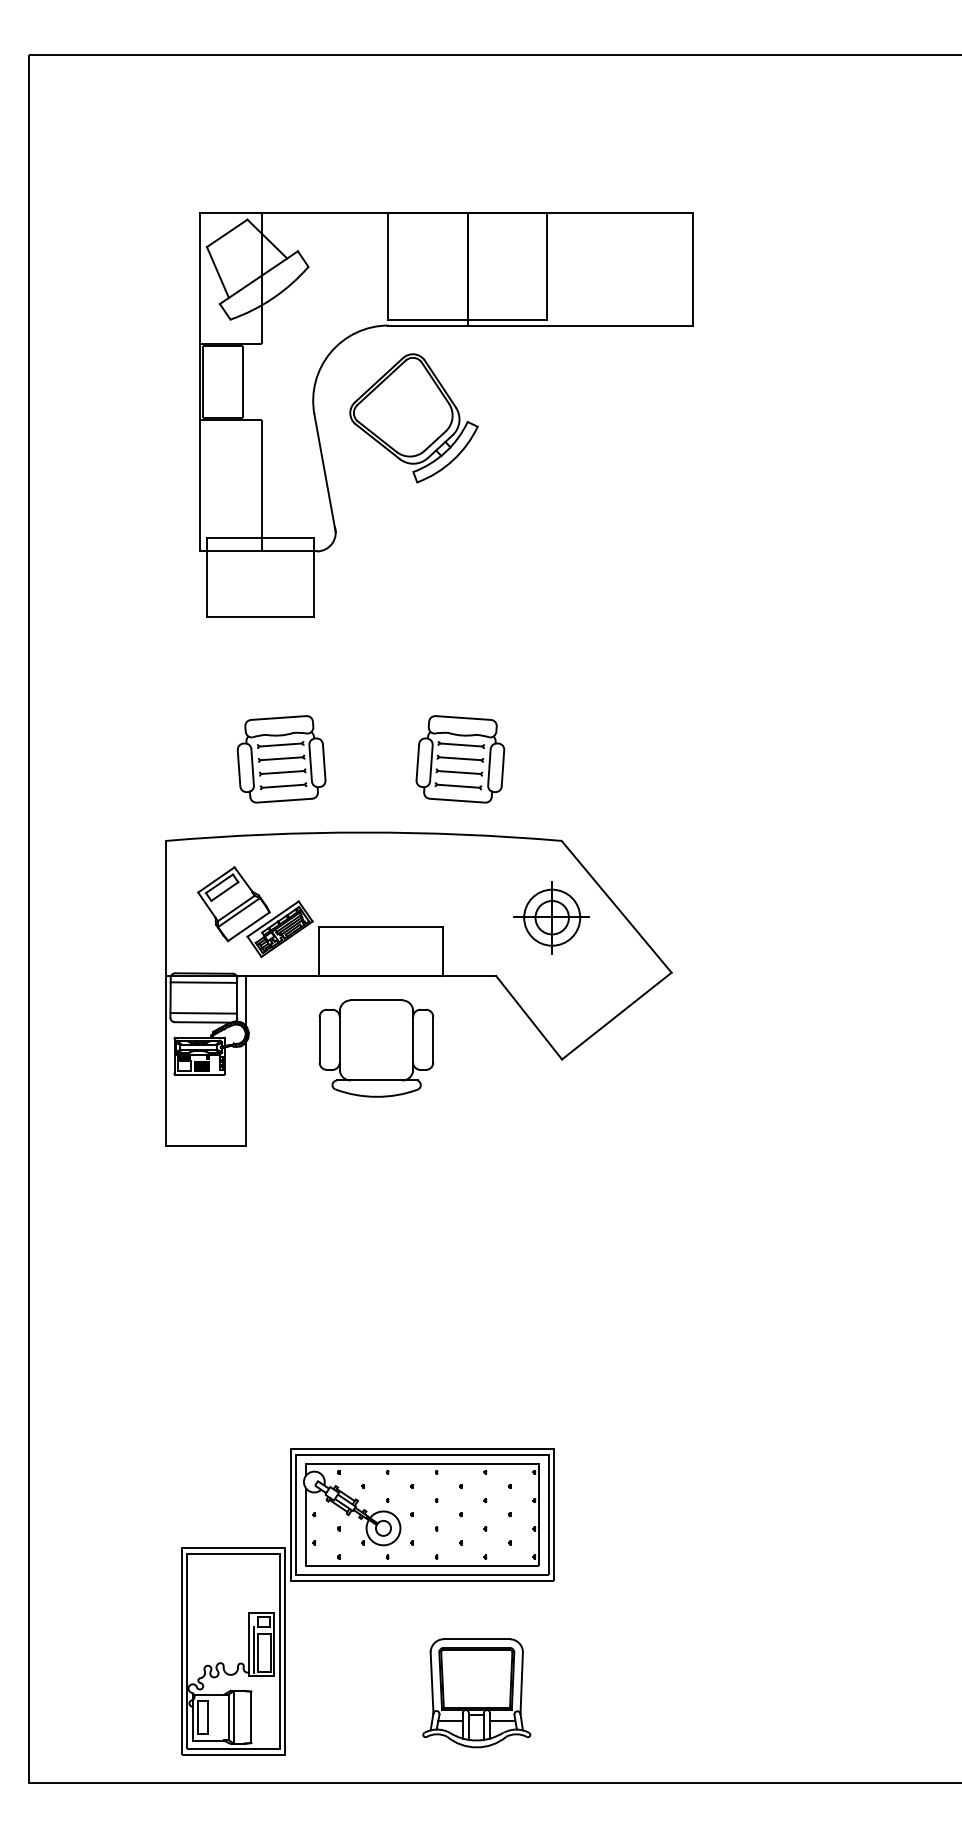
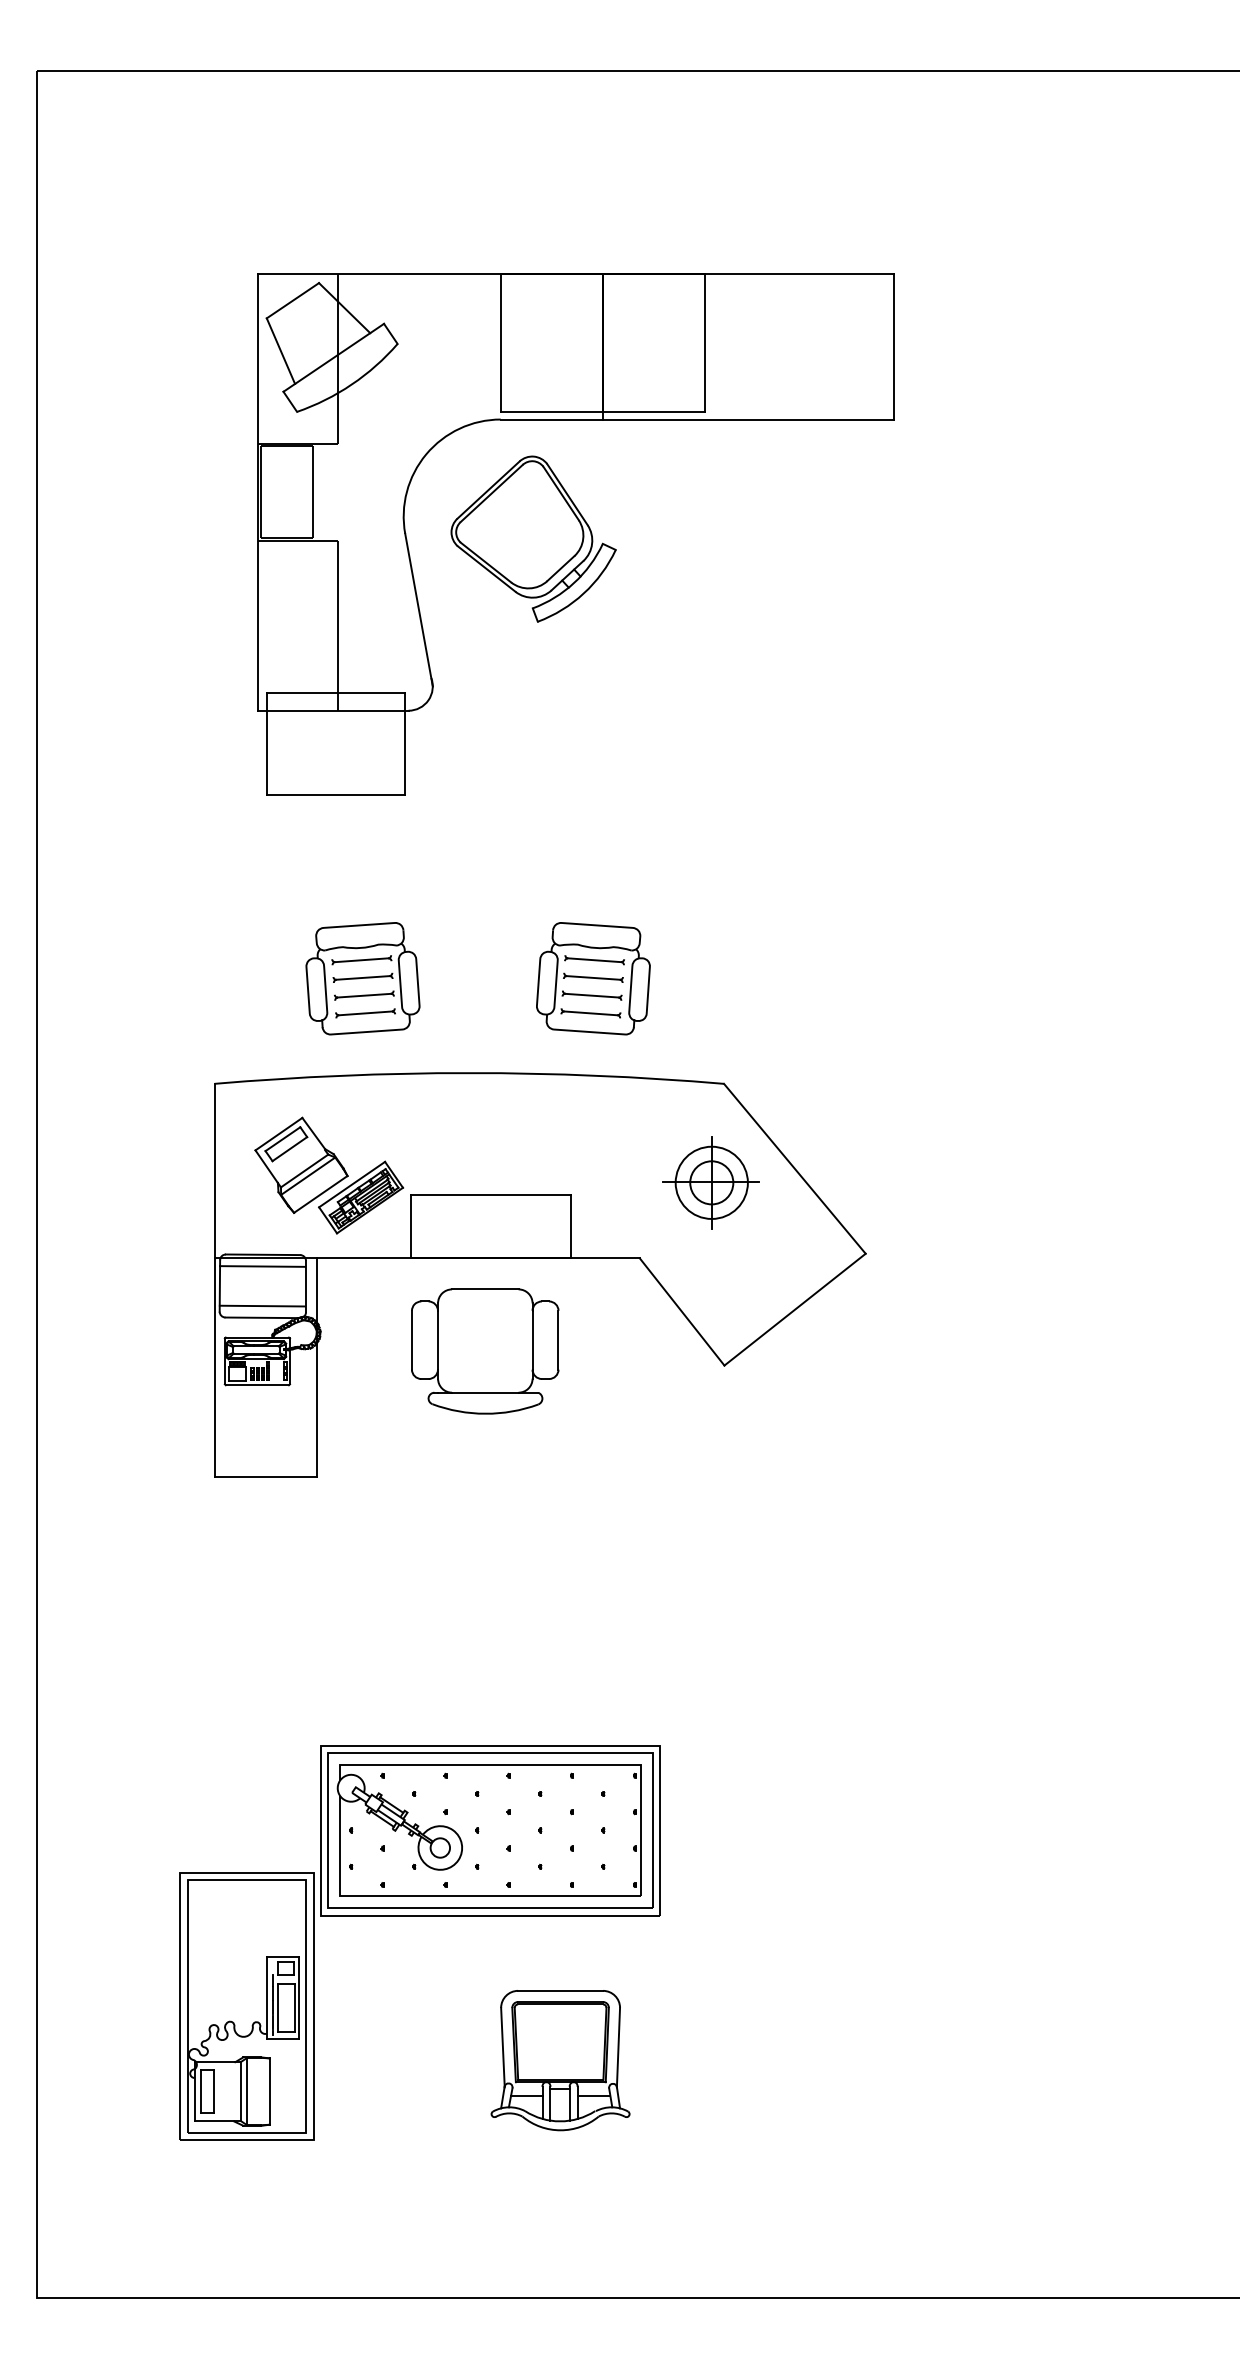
part: (367, 1581) -> (419, 1916), moved

